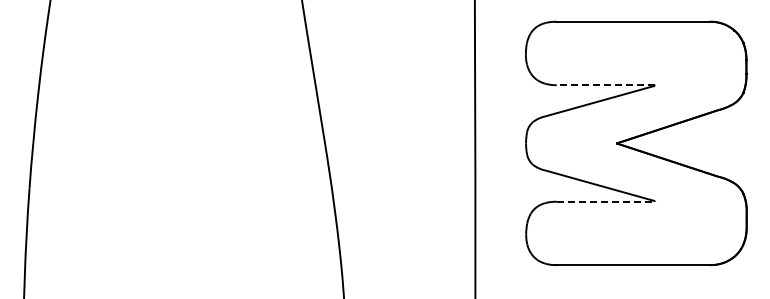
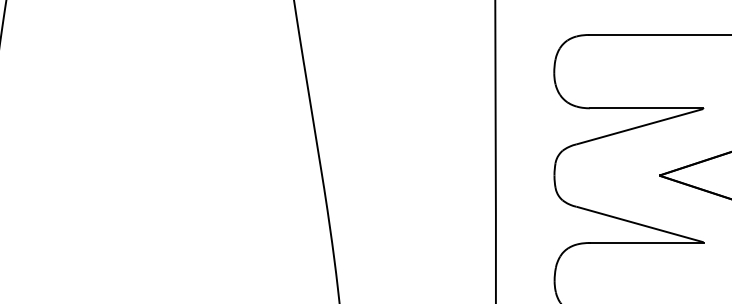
line: (605, 85) -> (646, 108), dashed -> solid
line: (606, 201) -> (647, 242), dashed -> solid

